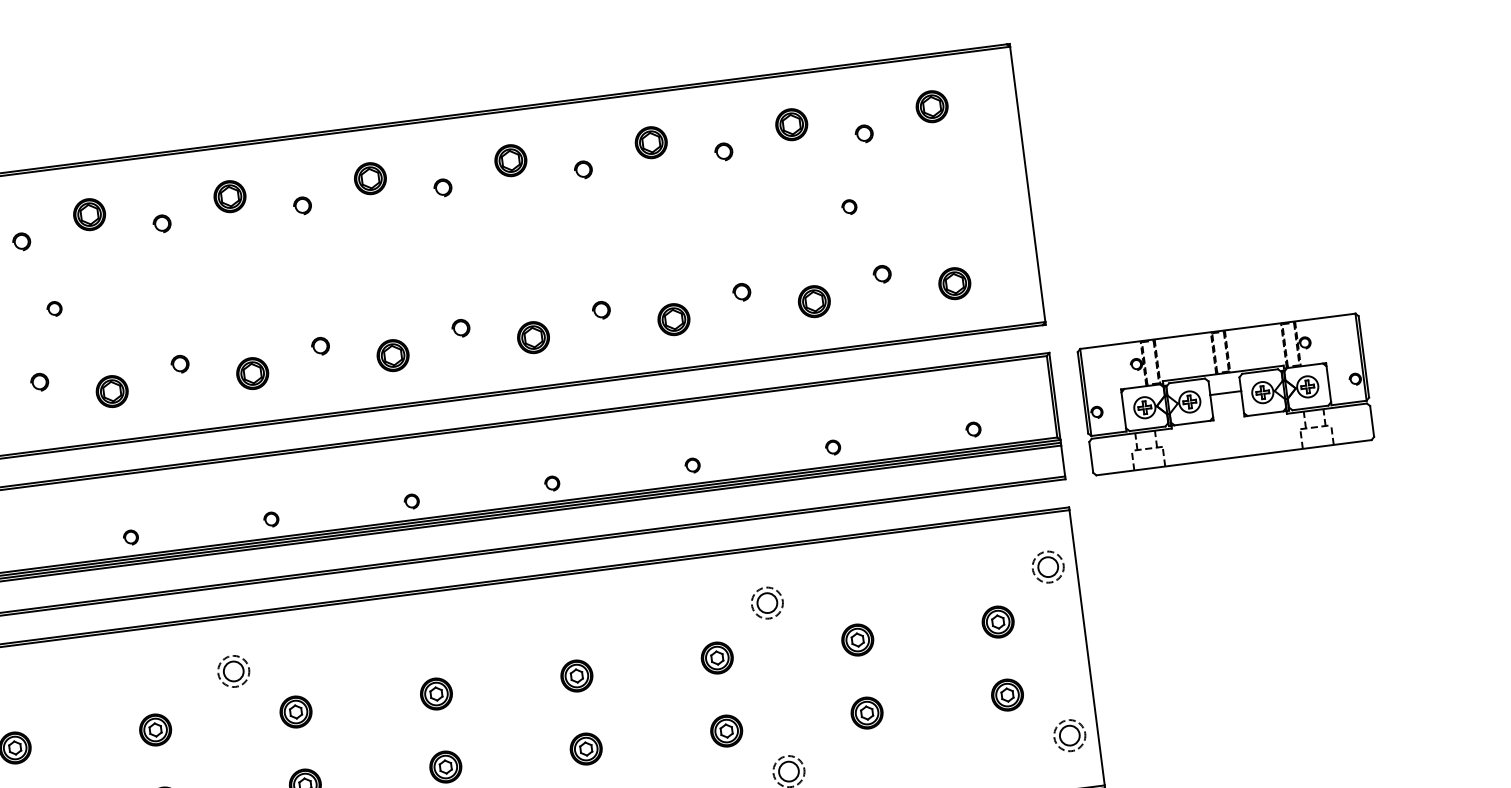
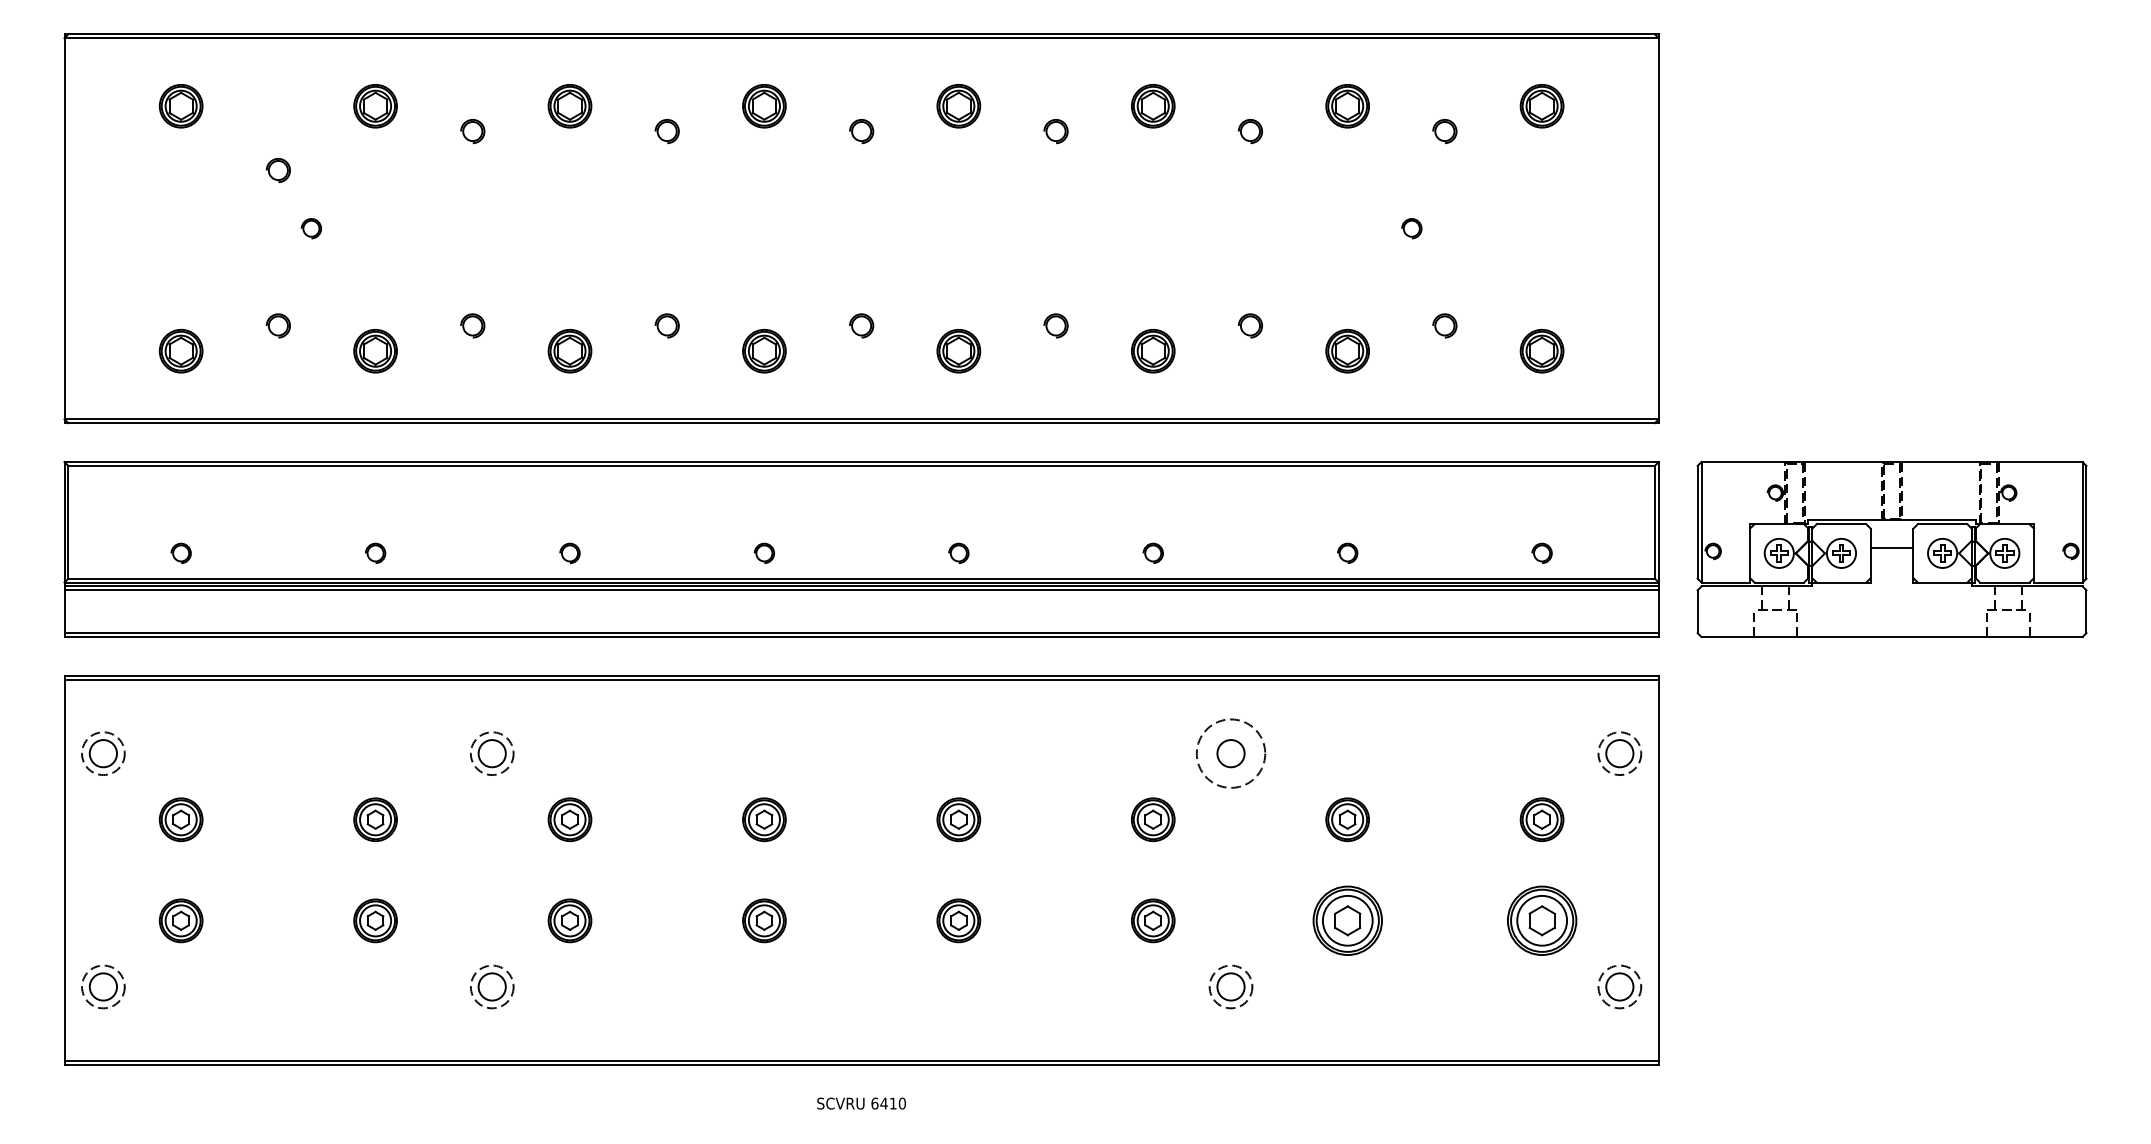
part: (21, 241) -> (277, 170), moved
circle: (766, 603) -> (1230, 753), size x1.6
part: (1007, 694) -> (1541, 920), size x1.6
part: (866, 712) -> (1347, 920), size x1.6

